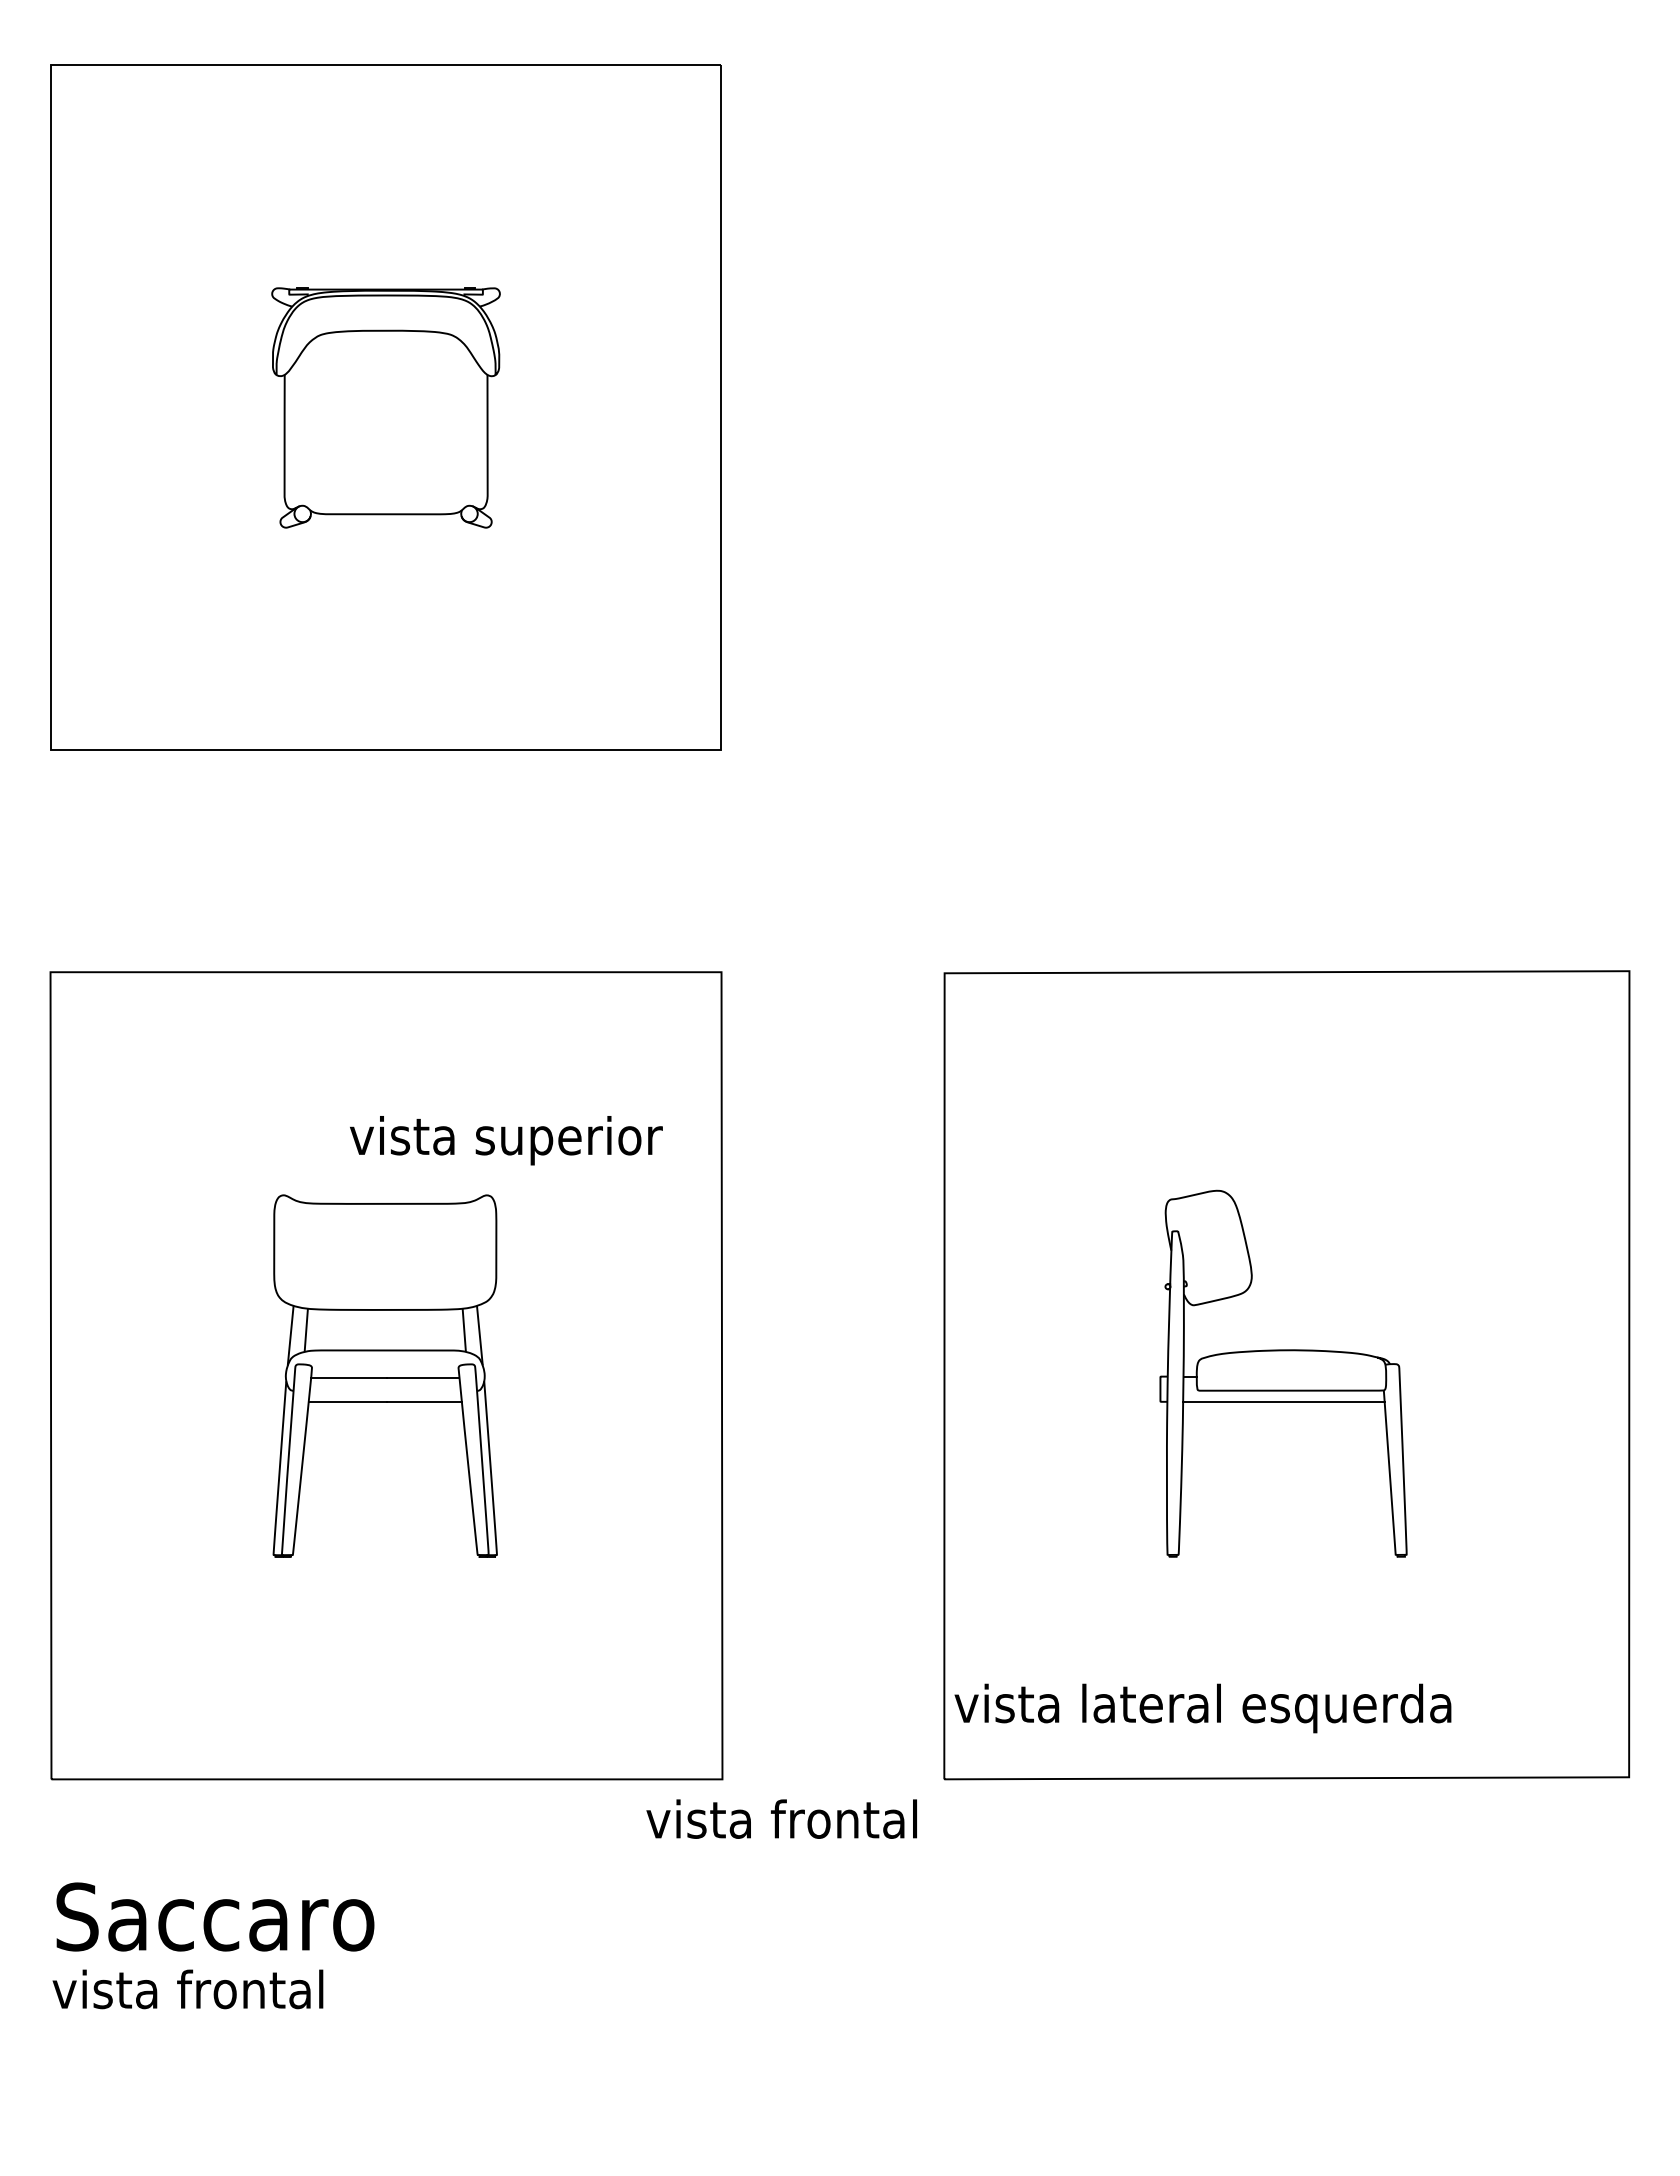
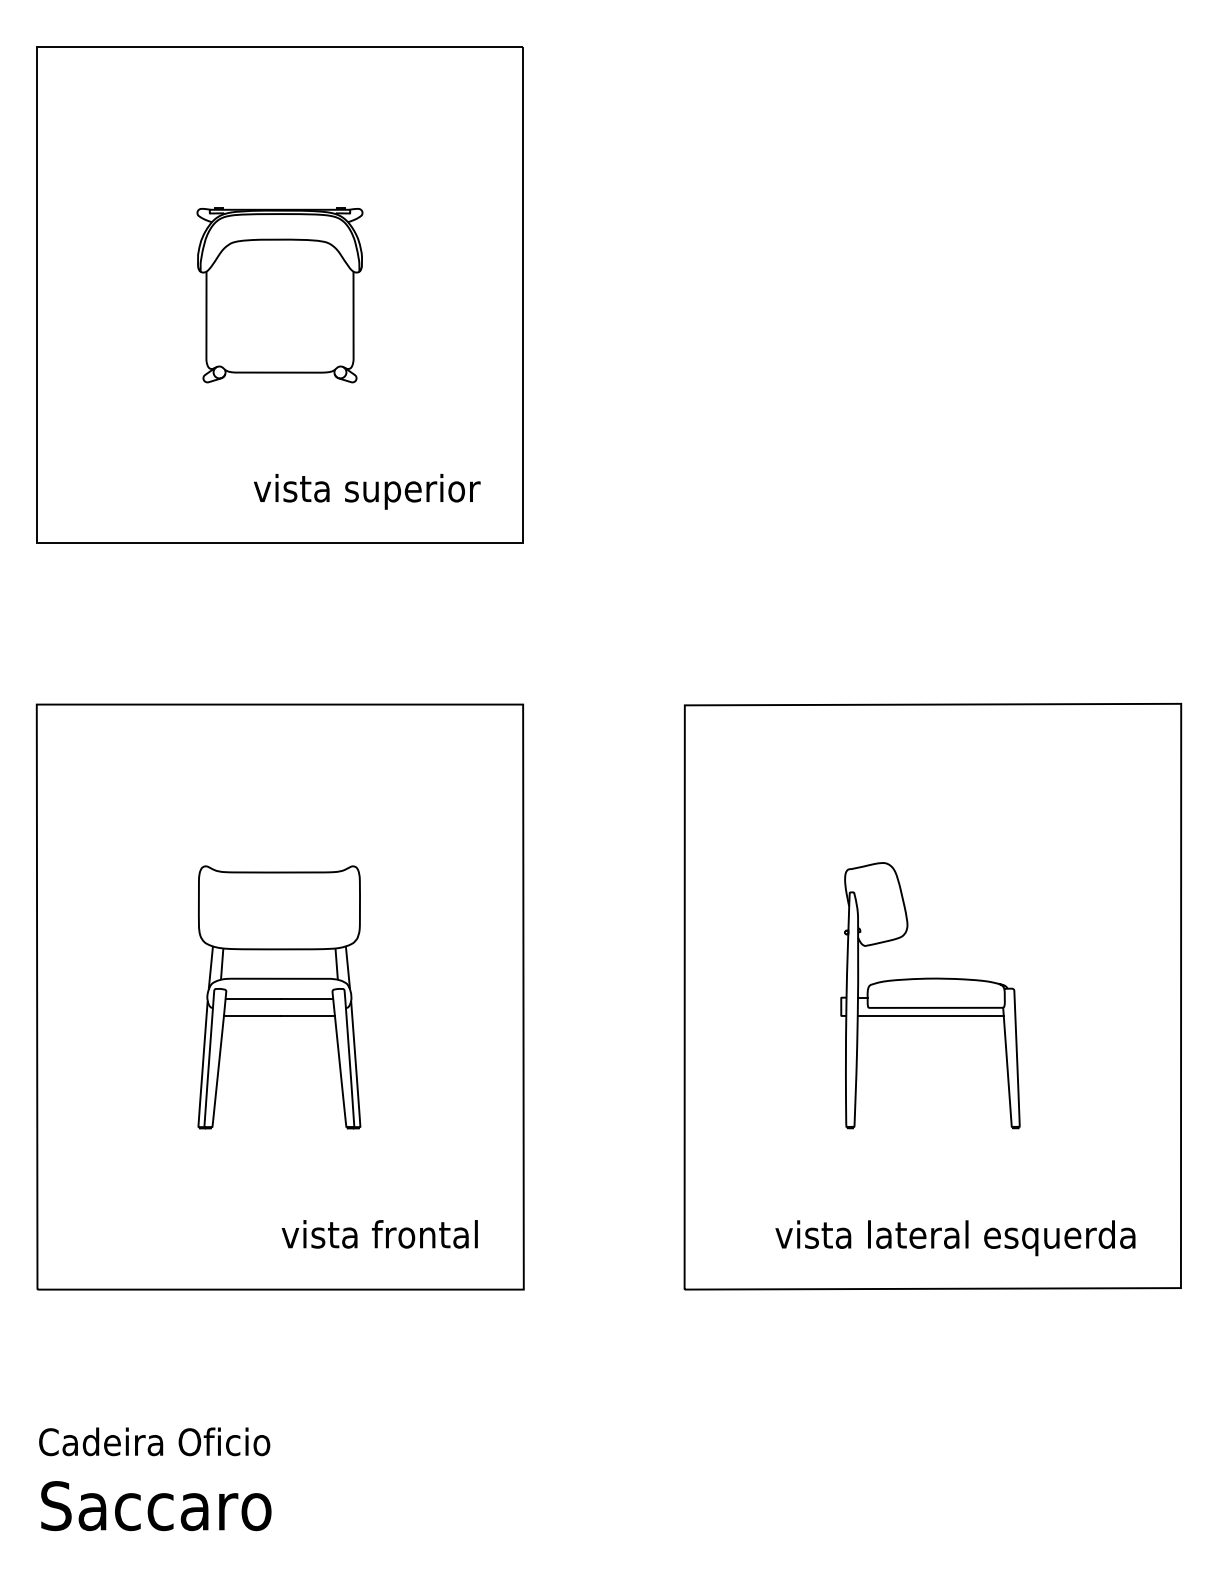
text: (506, 1140) -> (367, 491), moved
text: (1202, 1708) -> (955, 1238), moved
text: (781, 1818) -> (379, 1233), moved
text: (215, 1916) -> (156, 1505), moved
text: (212, 1989) -> (154, 1441), vista frontal -> Cadeira Oficio

